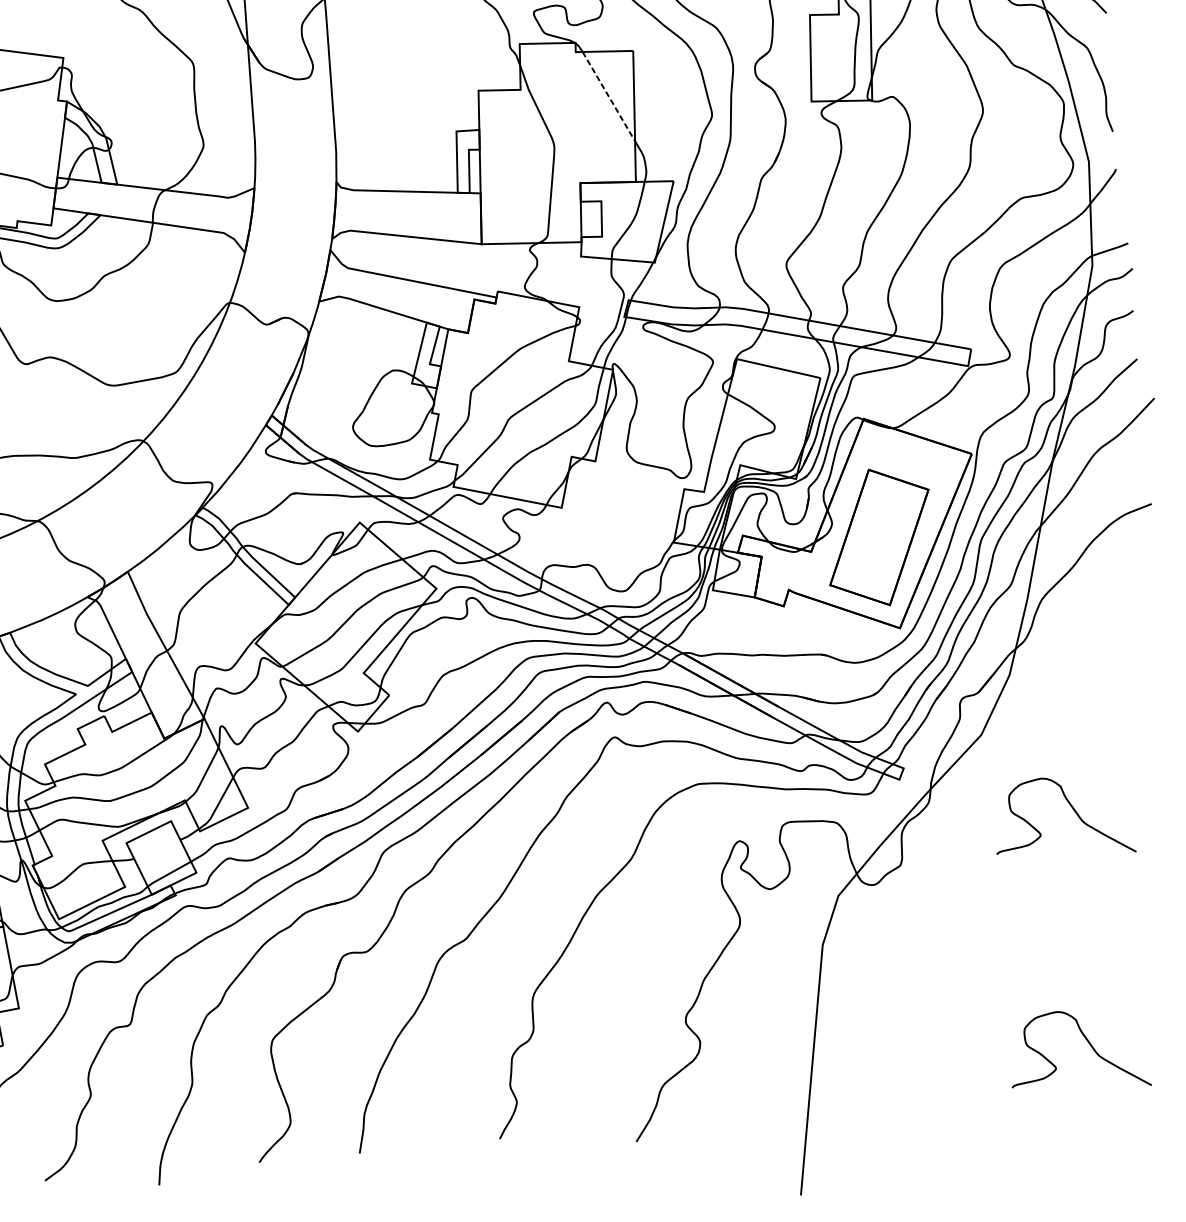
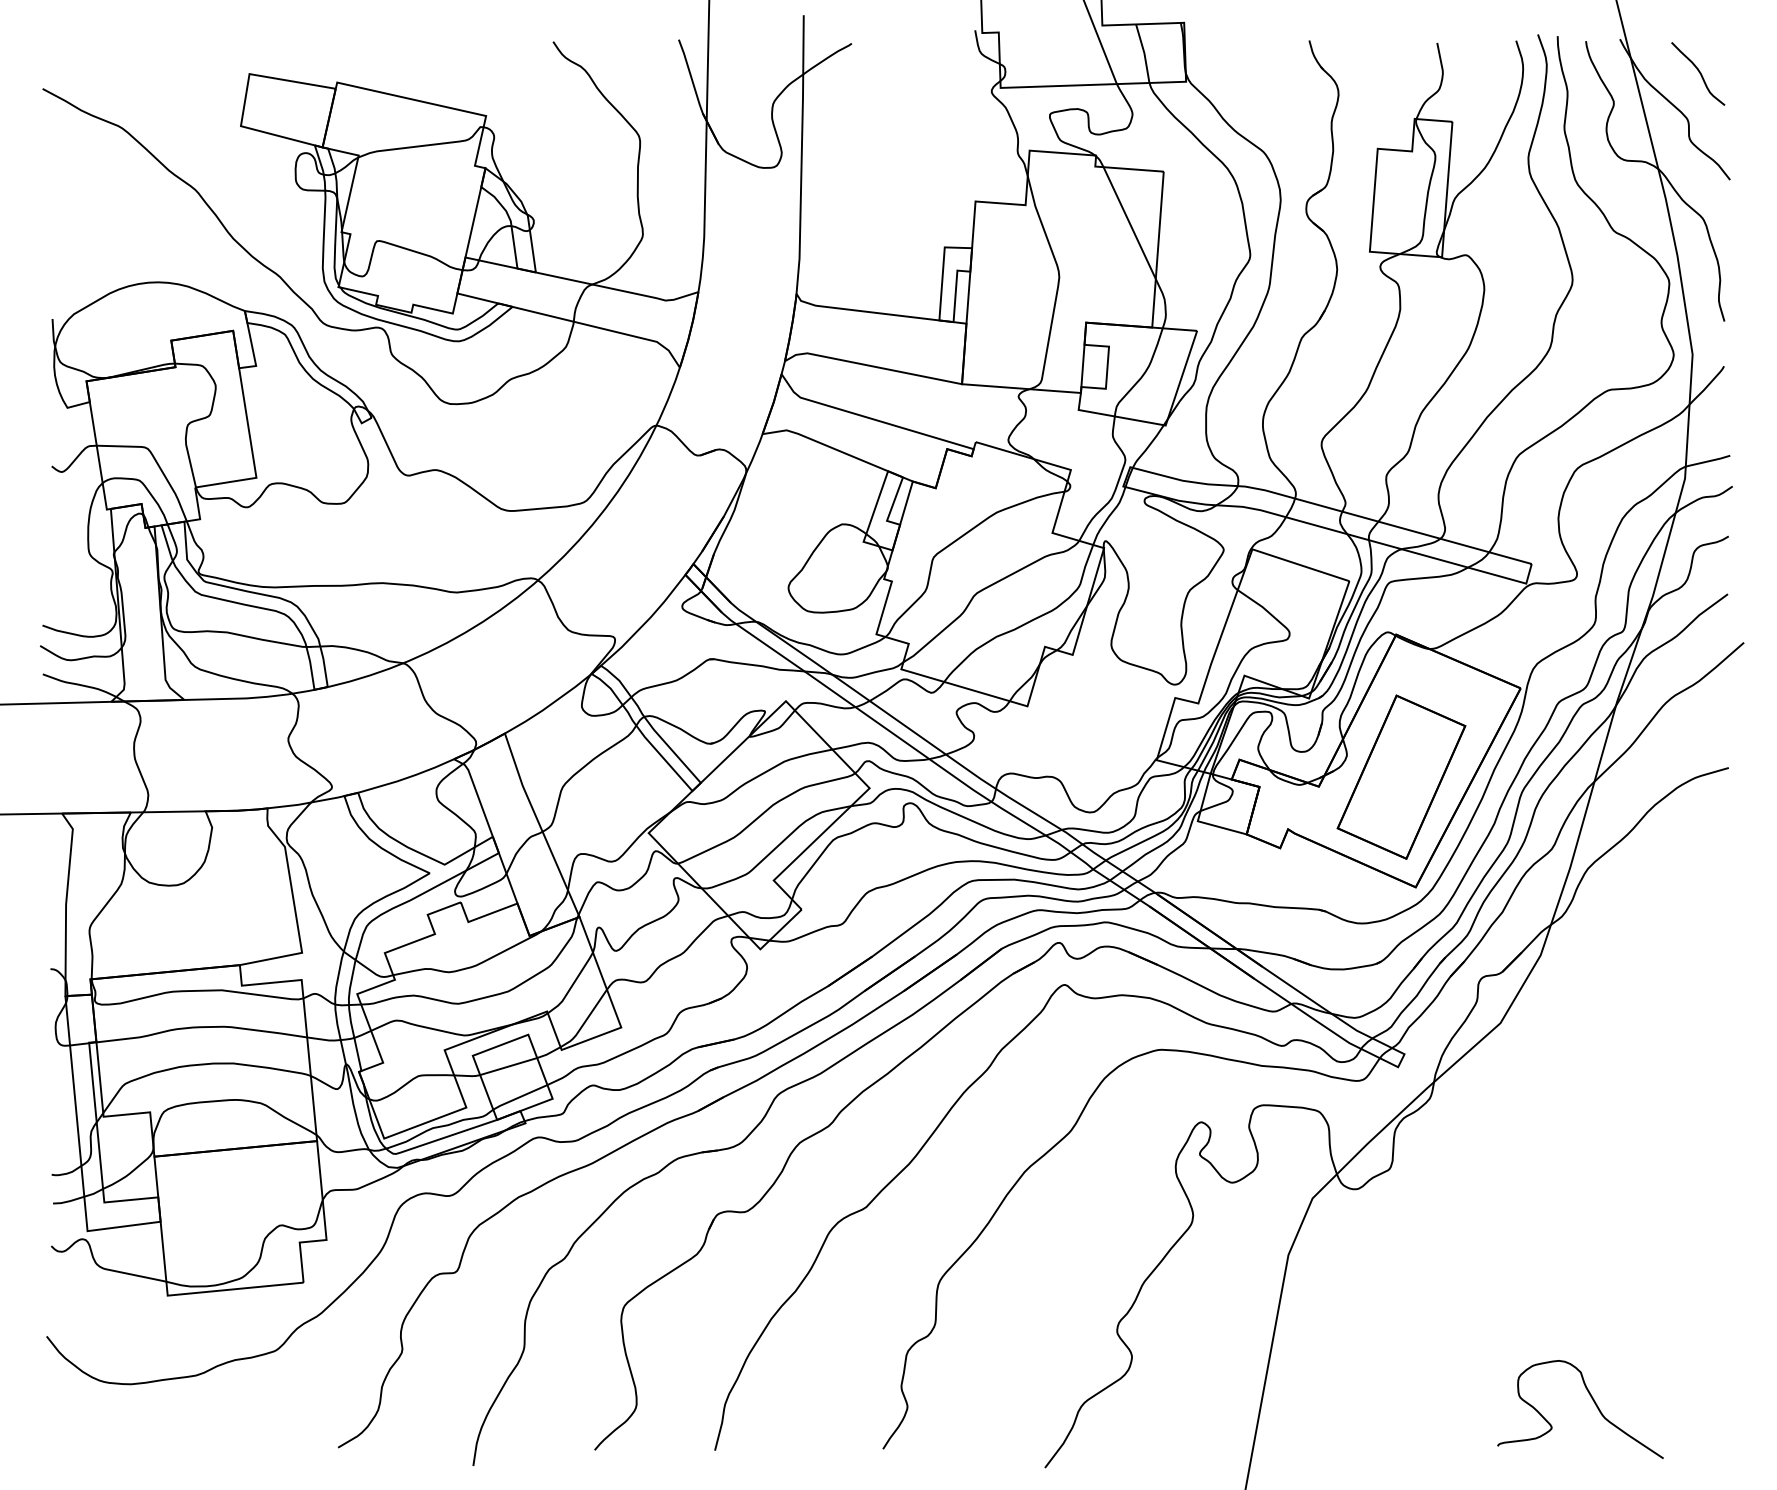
line: (608, 96) -> (1129, 223), dashed -> solid
curve: (1073, 810) -> (1601, 1123), removed
line: (157, 849) -> (508, 1066), added

